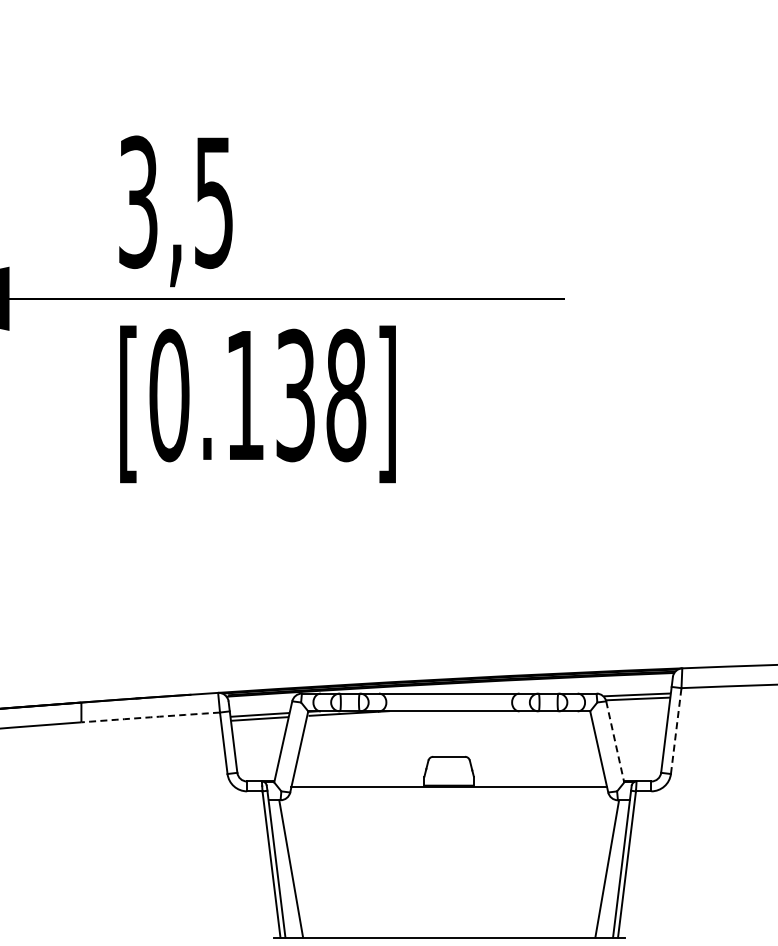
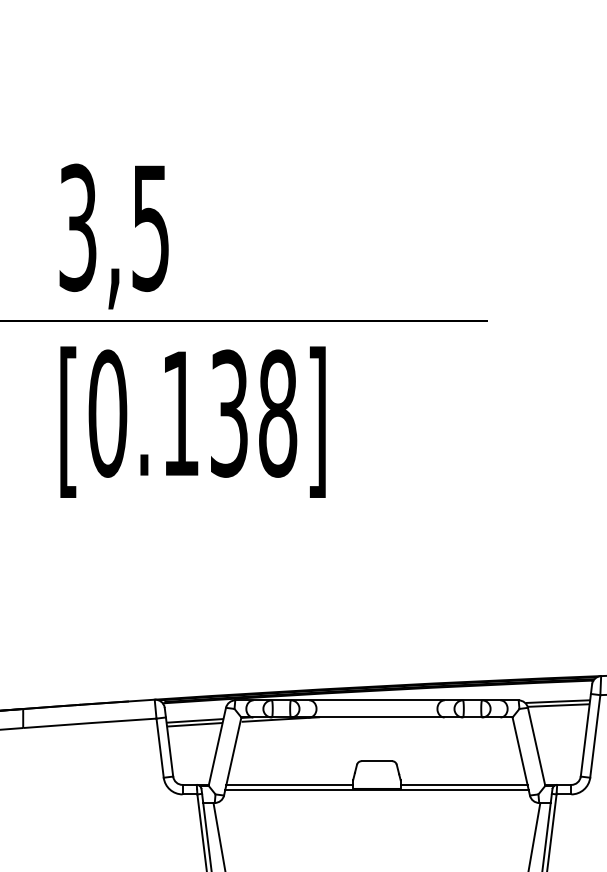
arc: (150, 717) -> (89, 723), dashed -> solid
line: (676, 730) -> (595, 735), dashed -> solid
line: (615, 741) -> (536, 746), dashed -> solid
line: (358, 781) -> (289, 784), added
line: (539, 781) -> (463, 784), added

